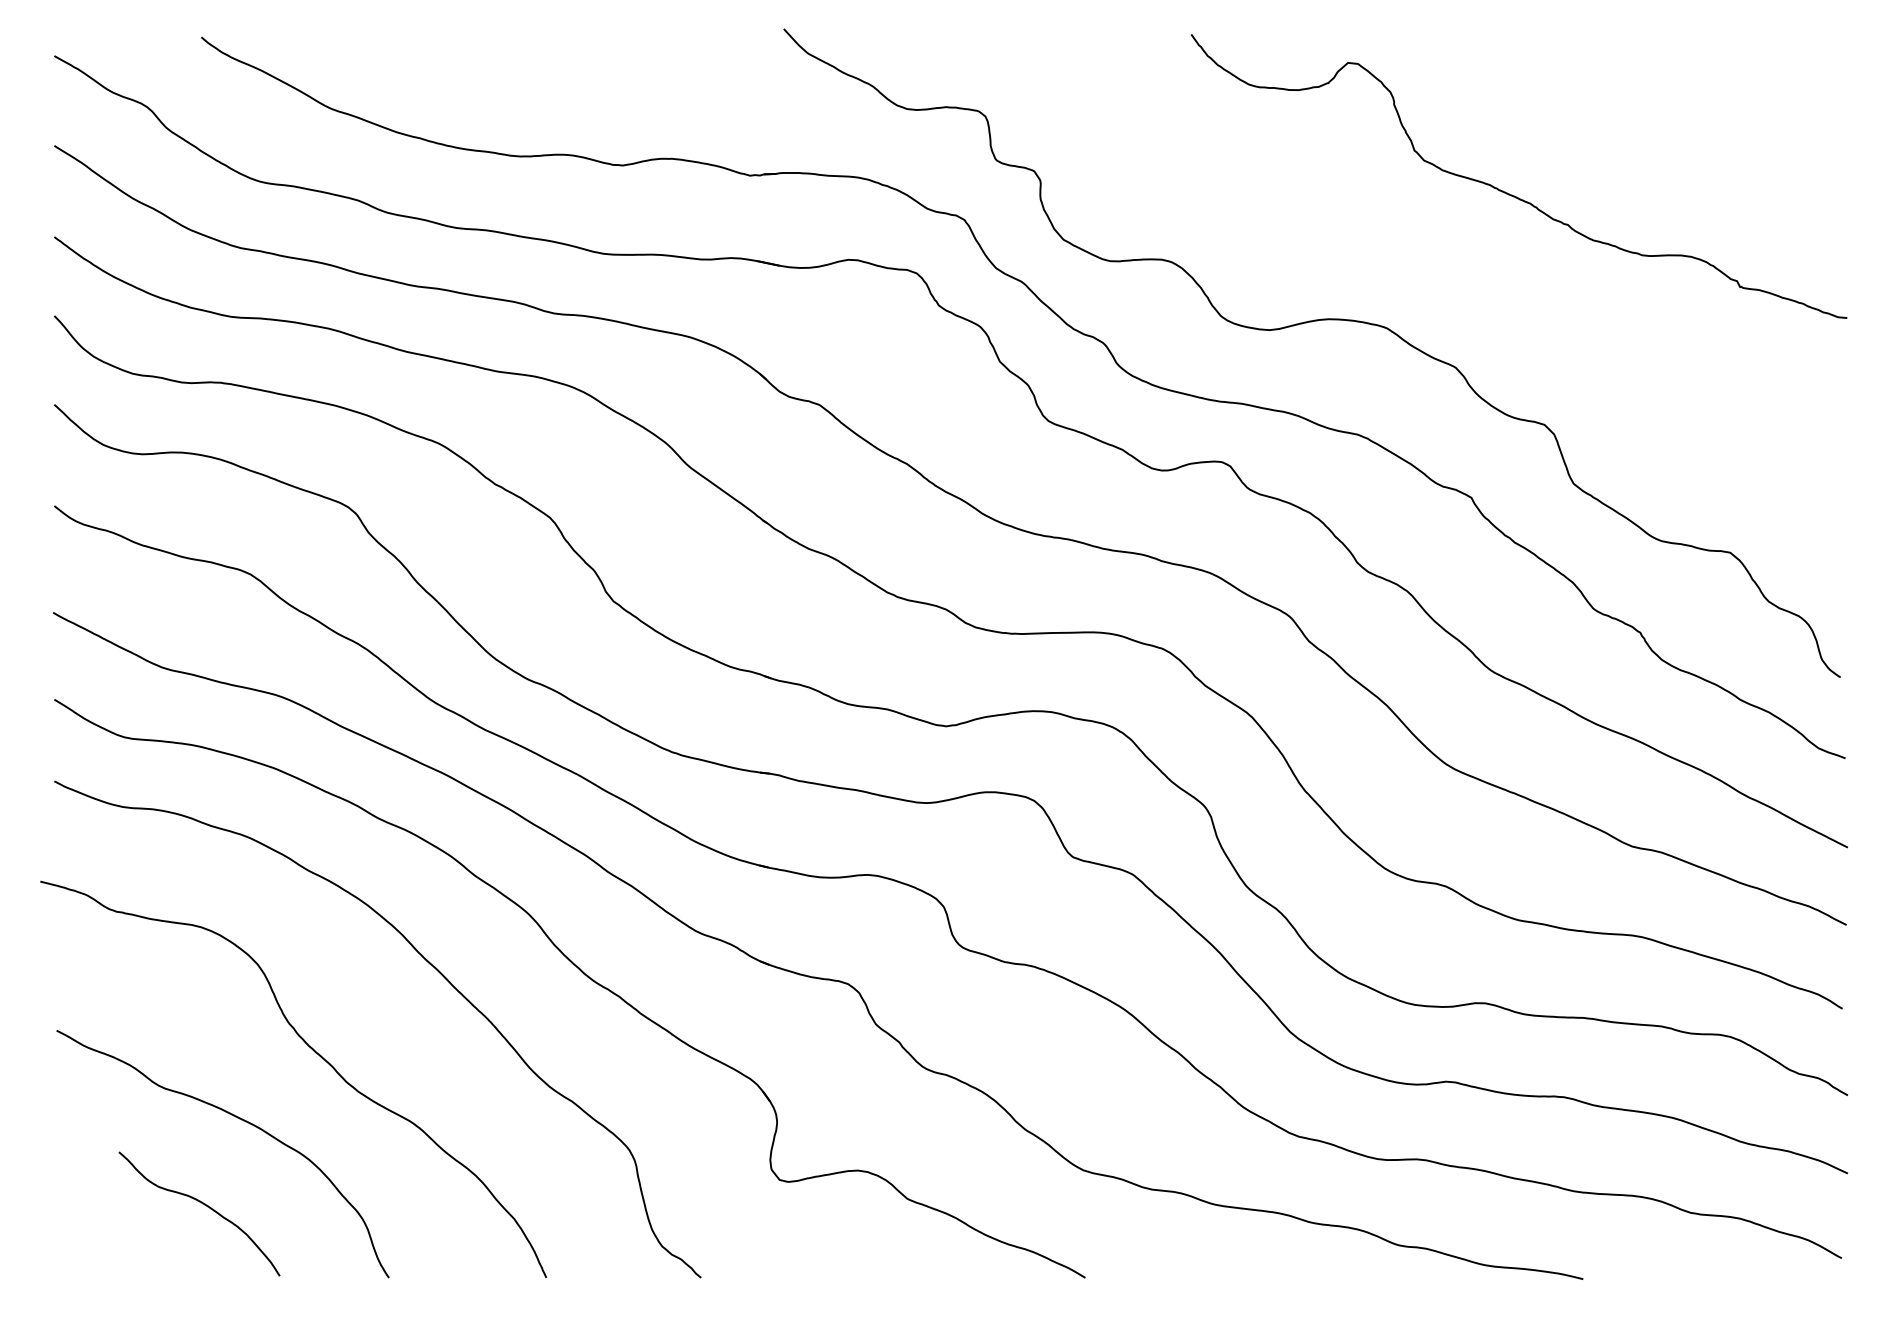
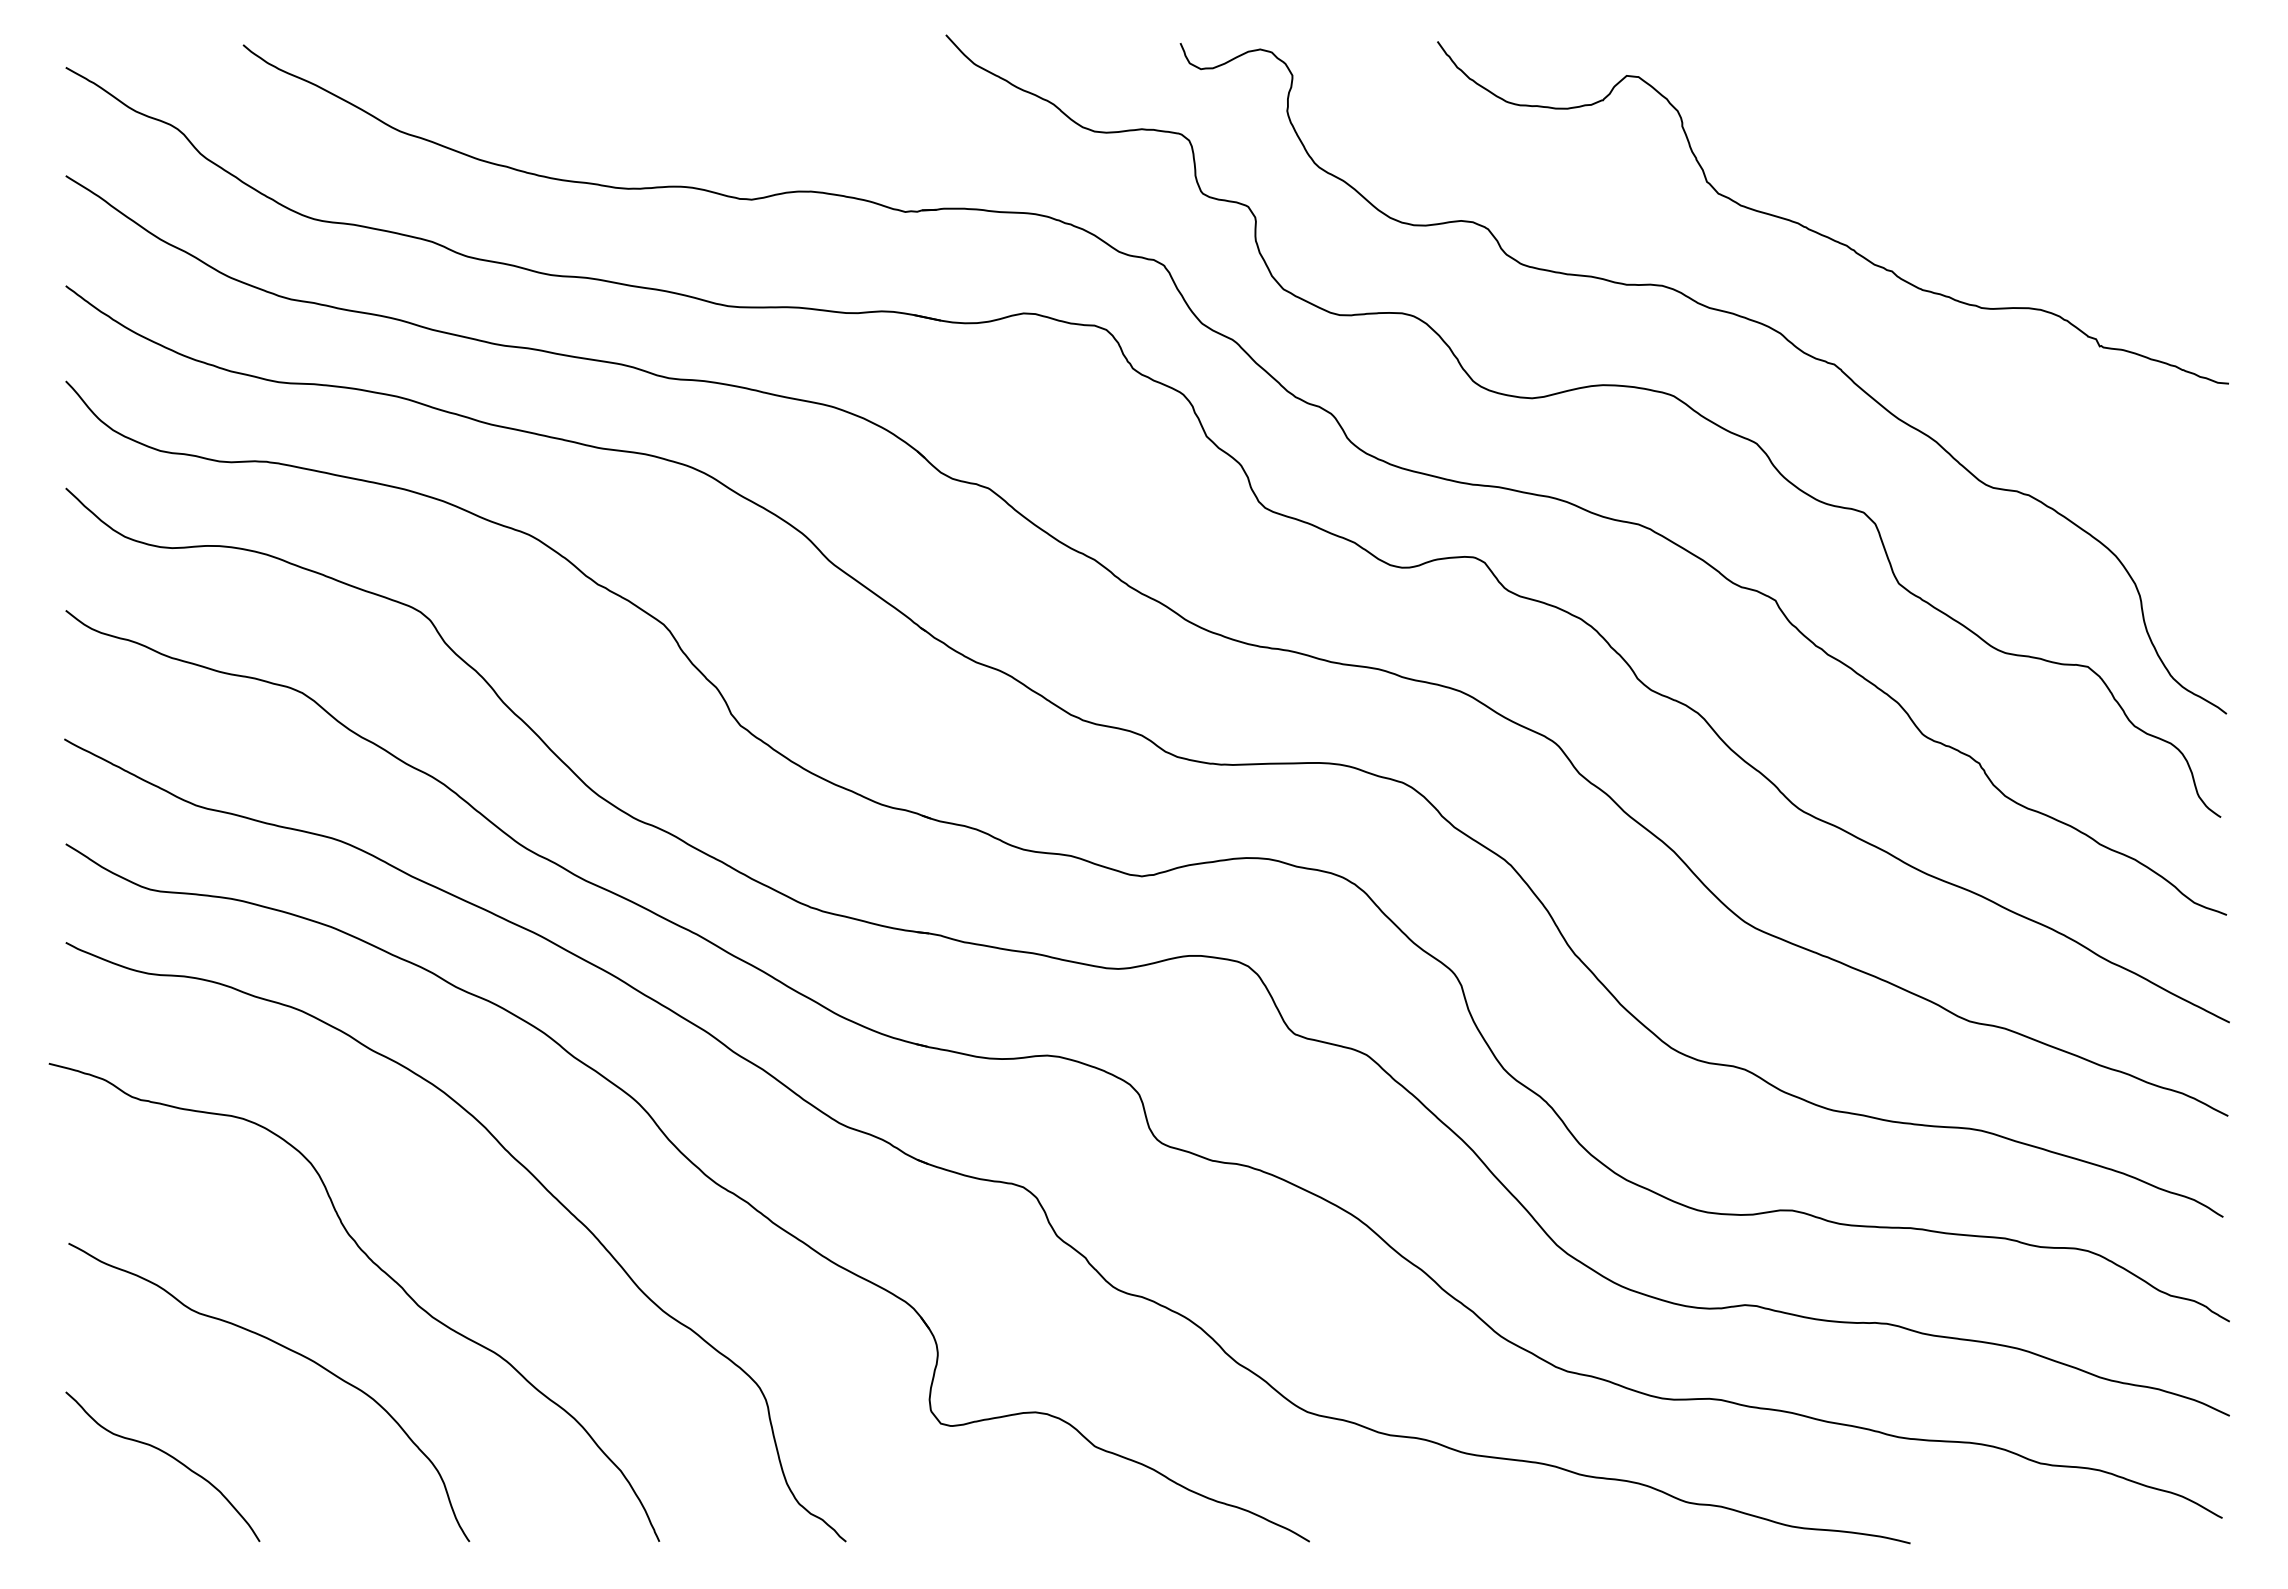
curve: (1420, 257) -> (1714, 310), added
curve: (203, 1204) -> (167, 1455), moved

